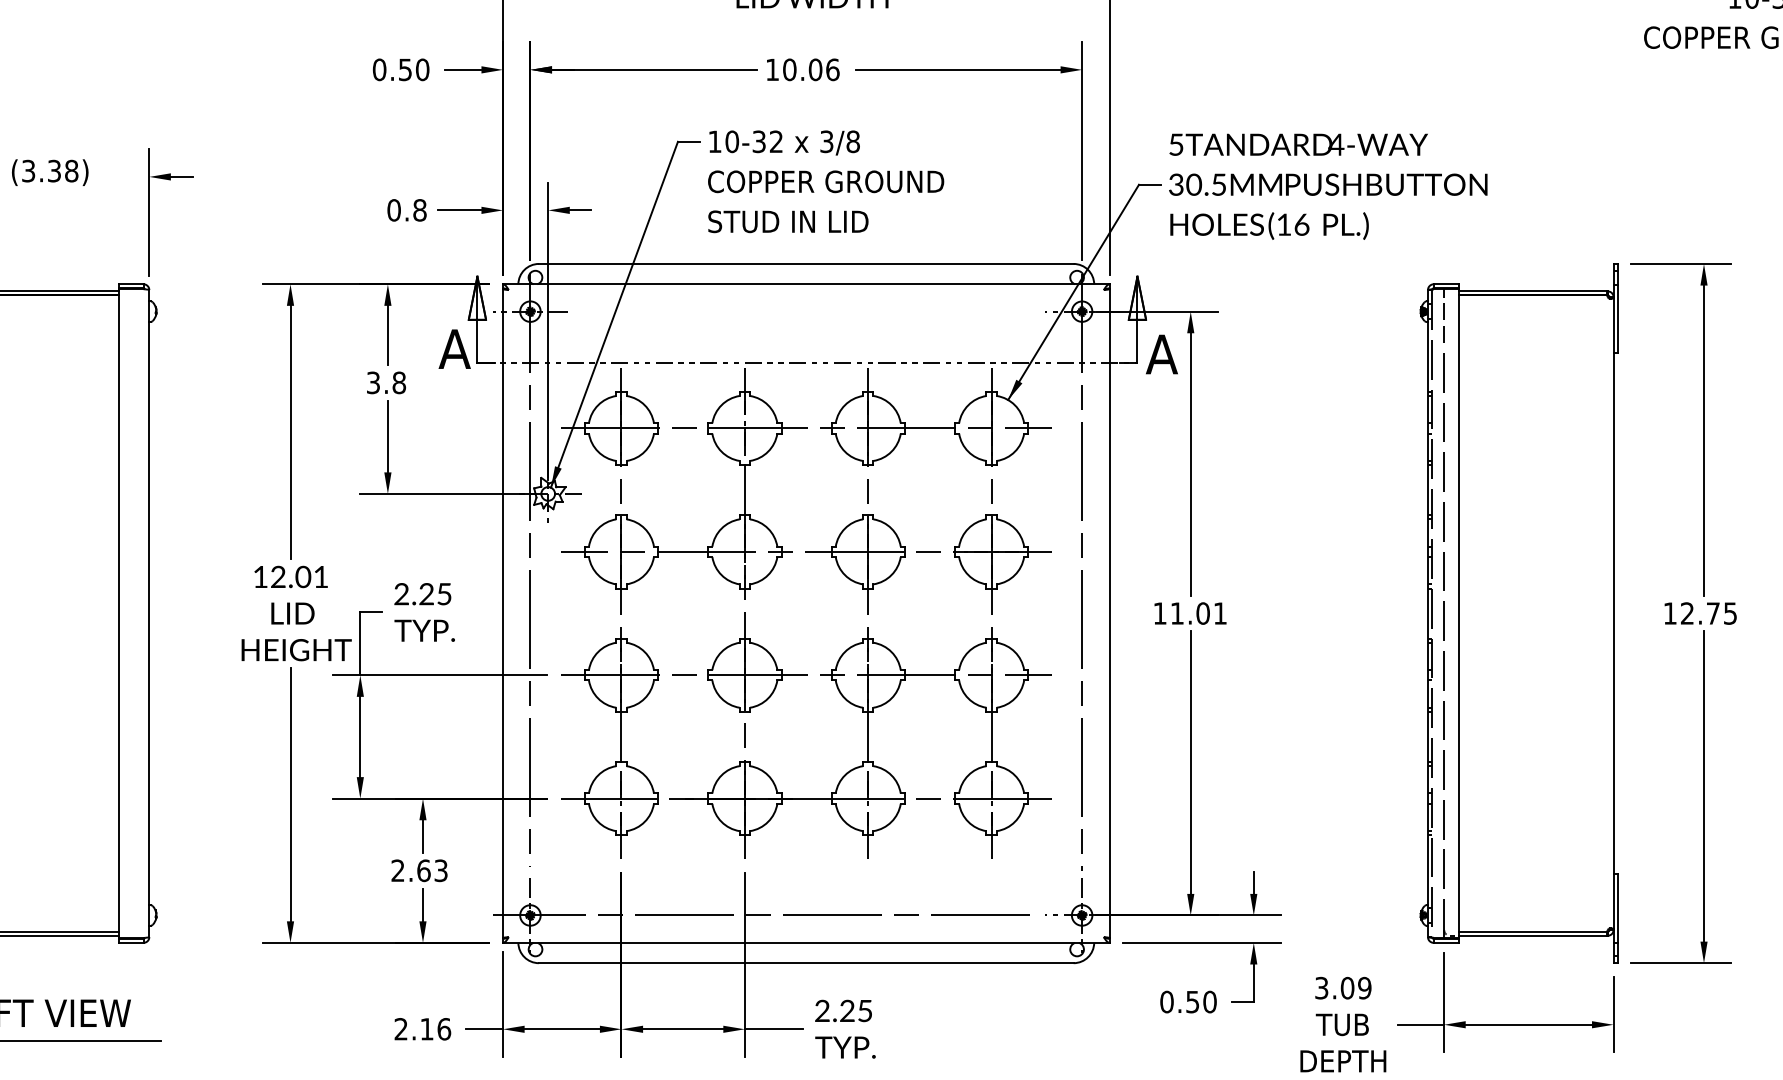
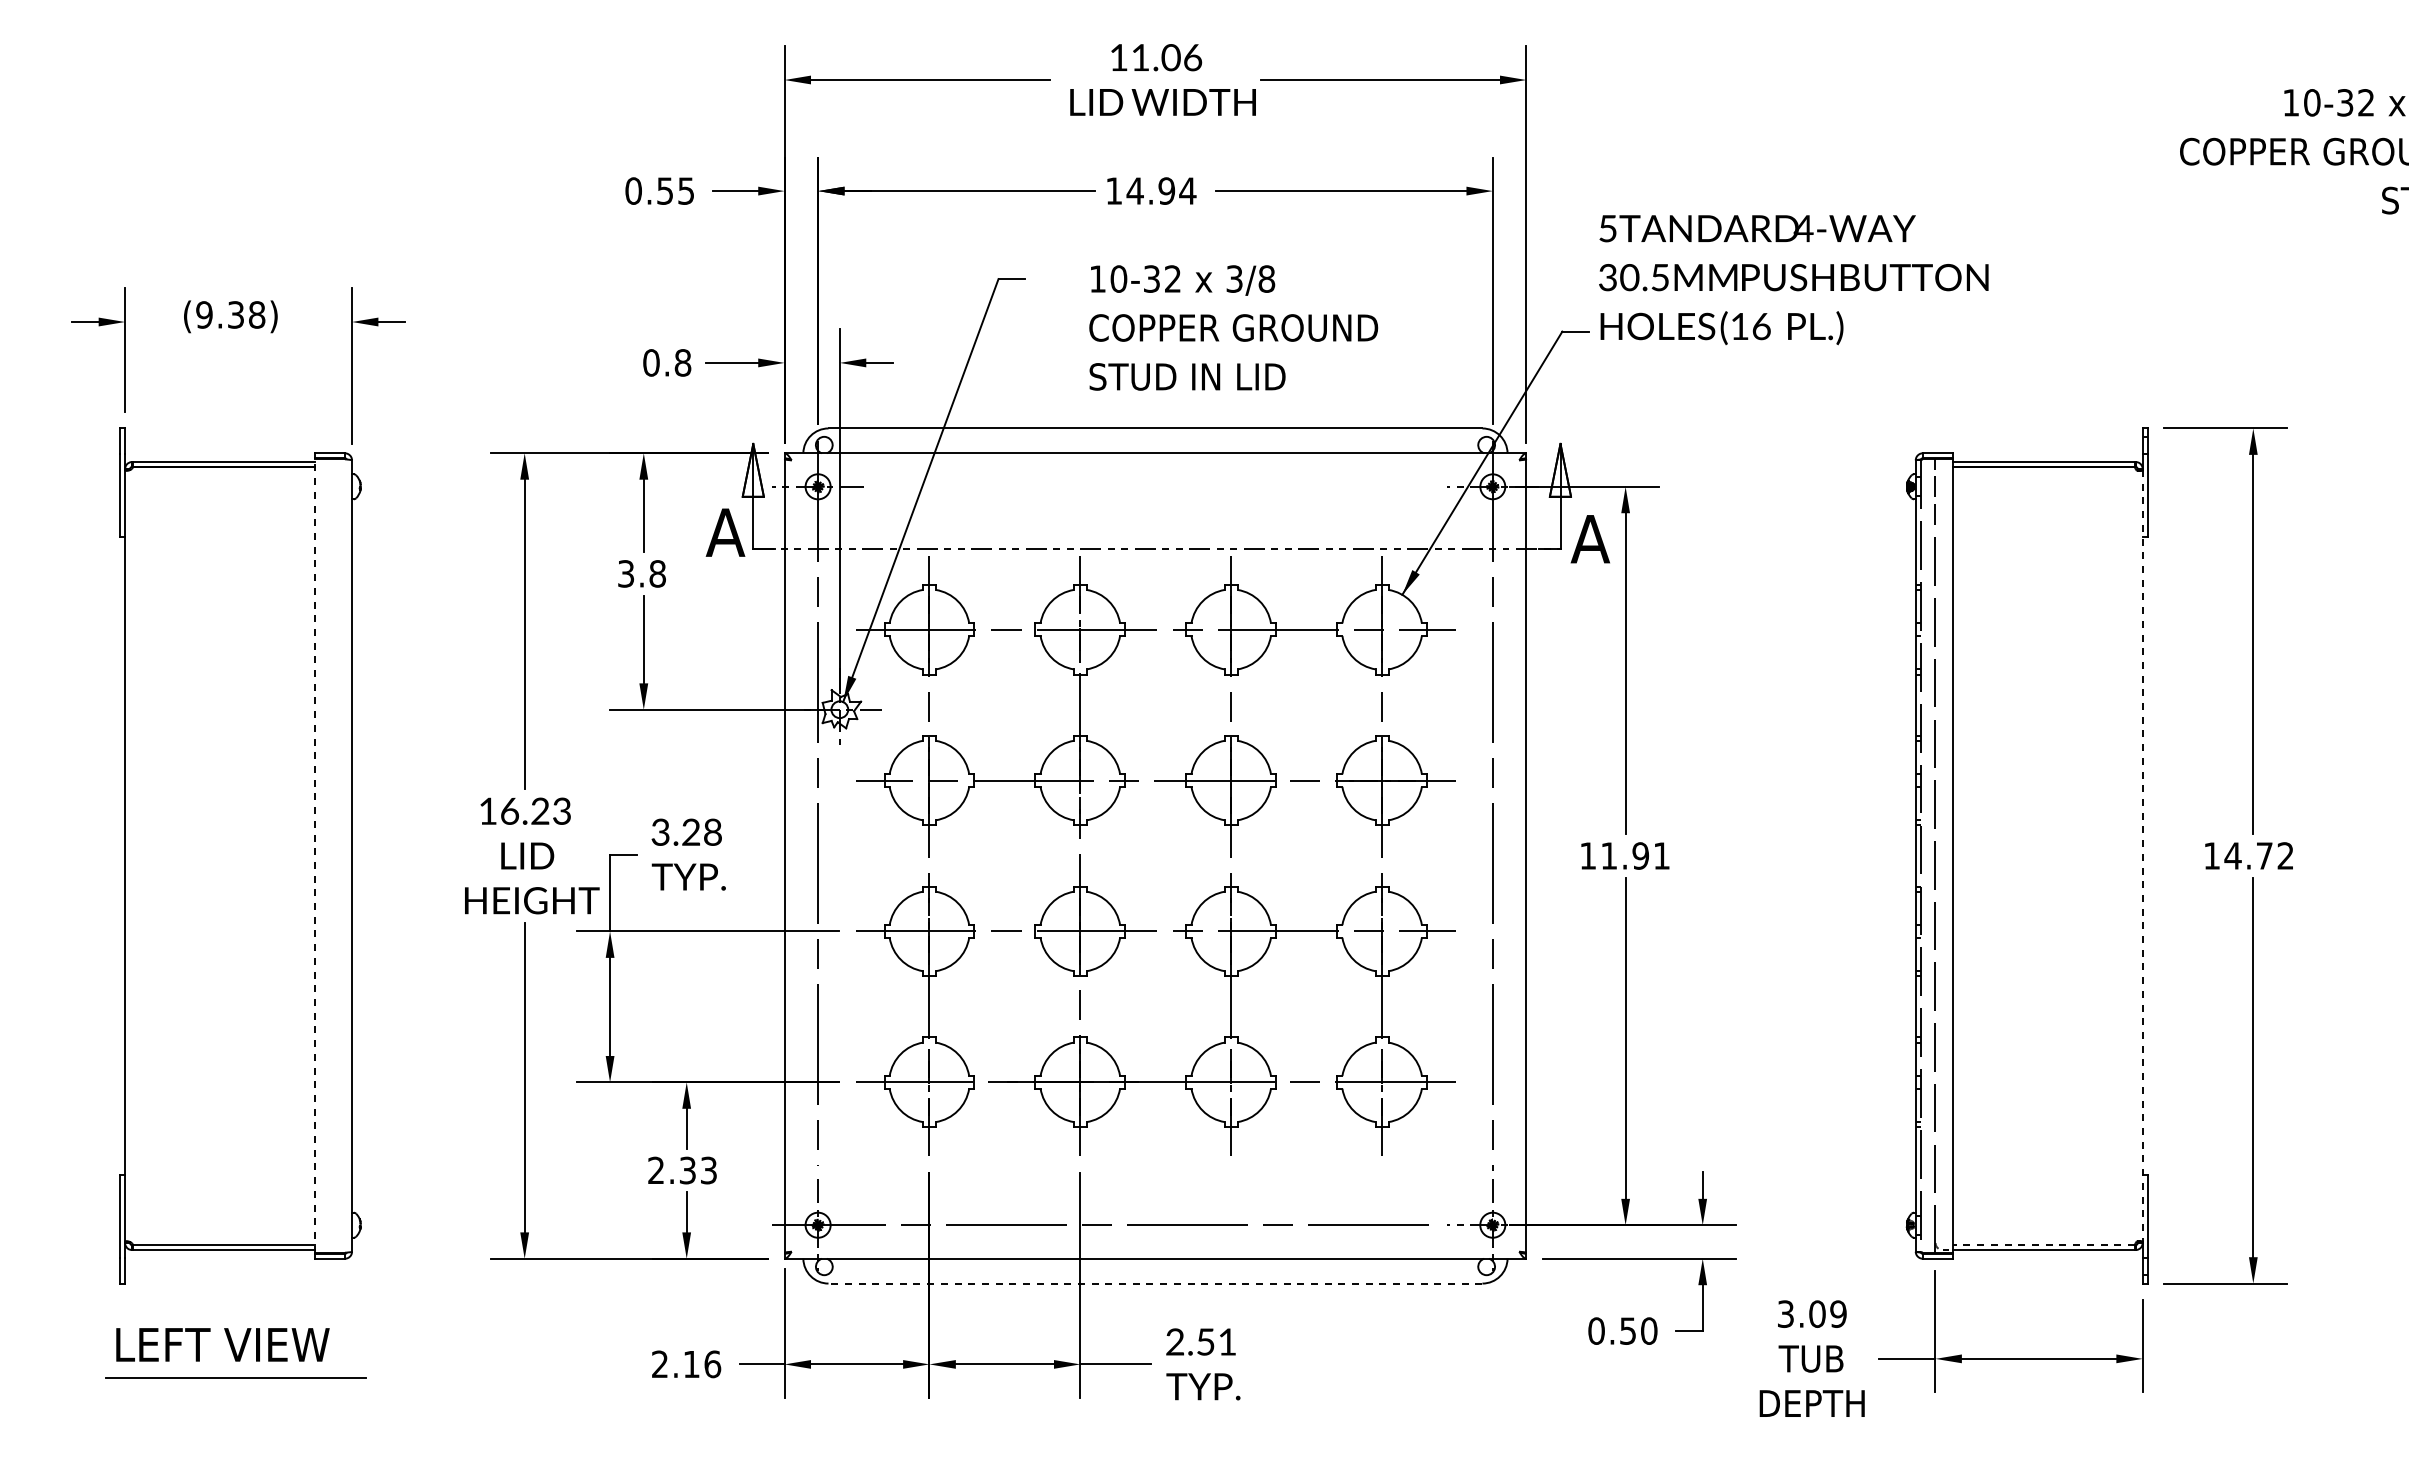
text: (422, 69) -> (686, 190), 0.50 -> 0.55
text: (811, 69) -> (1161, 190), 10.06 -> 14.94
text: (28, 170) -> (204, 314), (3.38) -> (9.38)
text: (825, 181) -> (1233, 327), moved
text: (1328, 187) -> (1793, 280), moved
text: (299, 576) -> (535, 810), 12.01 -> 16.23
text: (422, 593) -> (686, 831), 2.25 -> 3.28
line: (118, 613) -> (314, 856), solid -> dashed
text: (1202, 613) -> (1640, 855), 11.01 -> 11.91
line: (1613, 613) -> (2142, 856), solid -> dashed
text: (1708, 613) -> (2258, 855), 12.75 -> 14.72
text: (423, 870) -> (687, 1170), 2.63 -> 2.33
line: (1533, 932) -> (2044, 1245), solid -> dashed
line: (806, 963) -> (1155, 1283), solid -> dashed
text: (855, 1010) -> (1215, 1341), 2.25 -> 2.51

